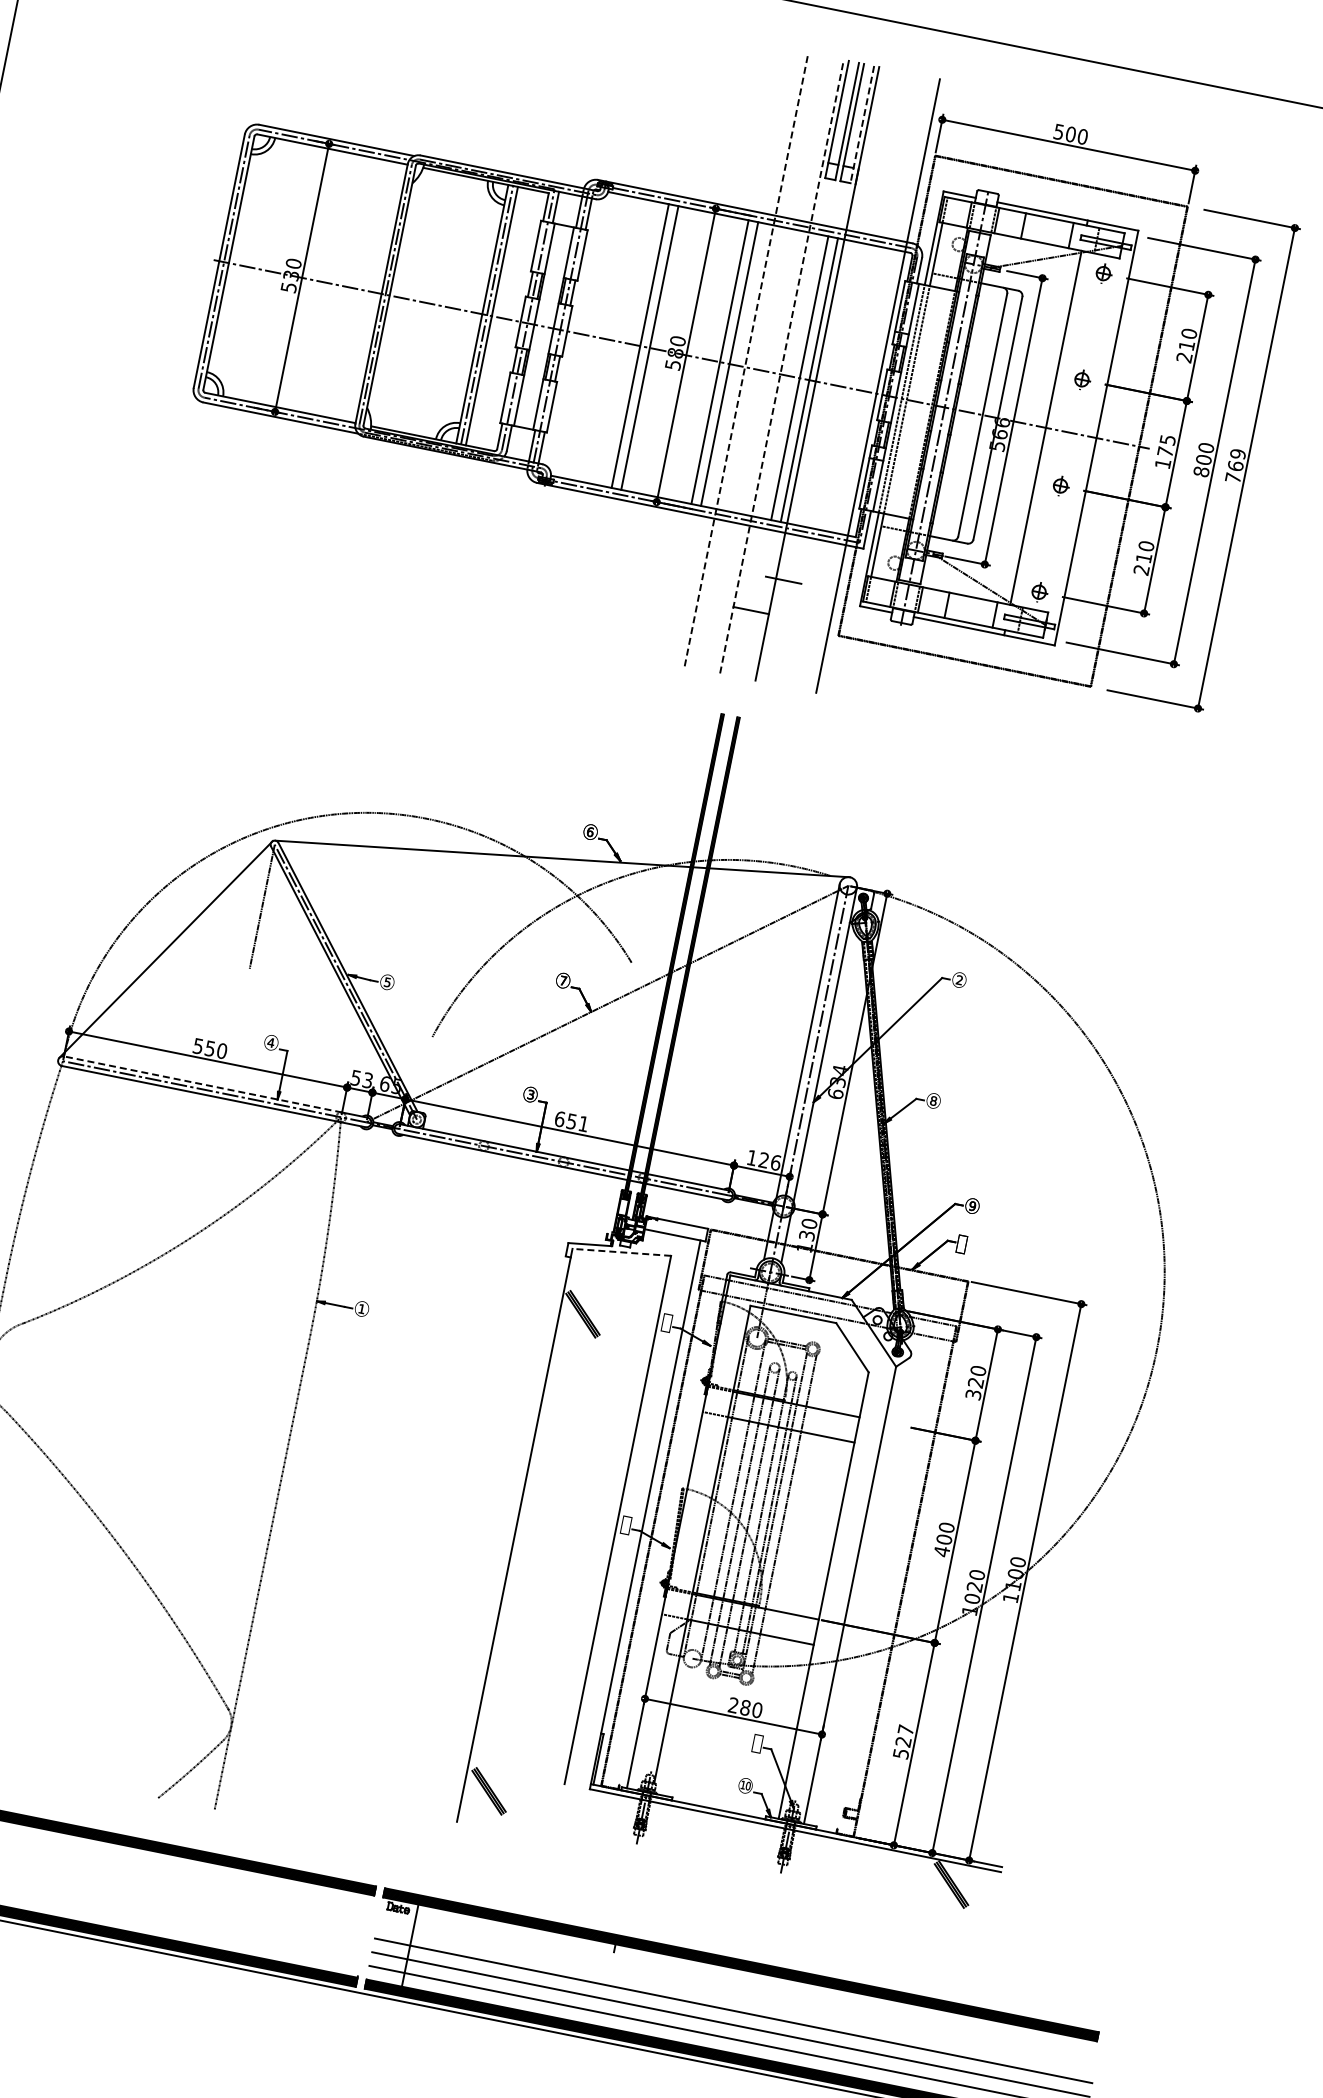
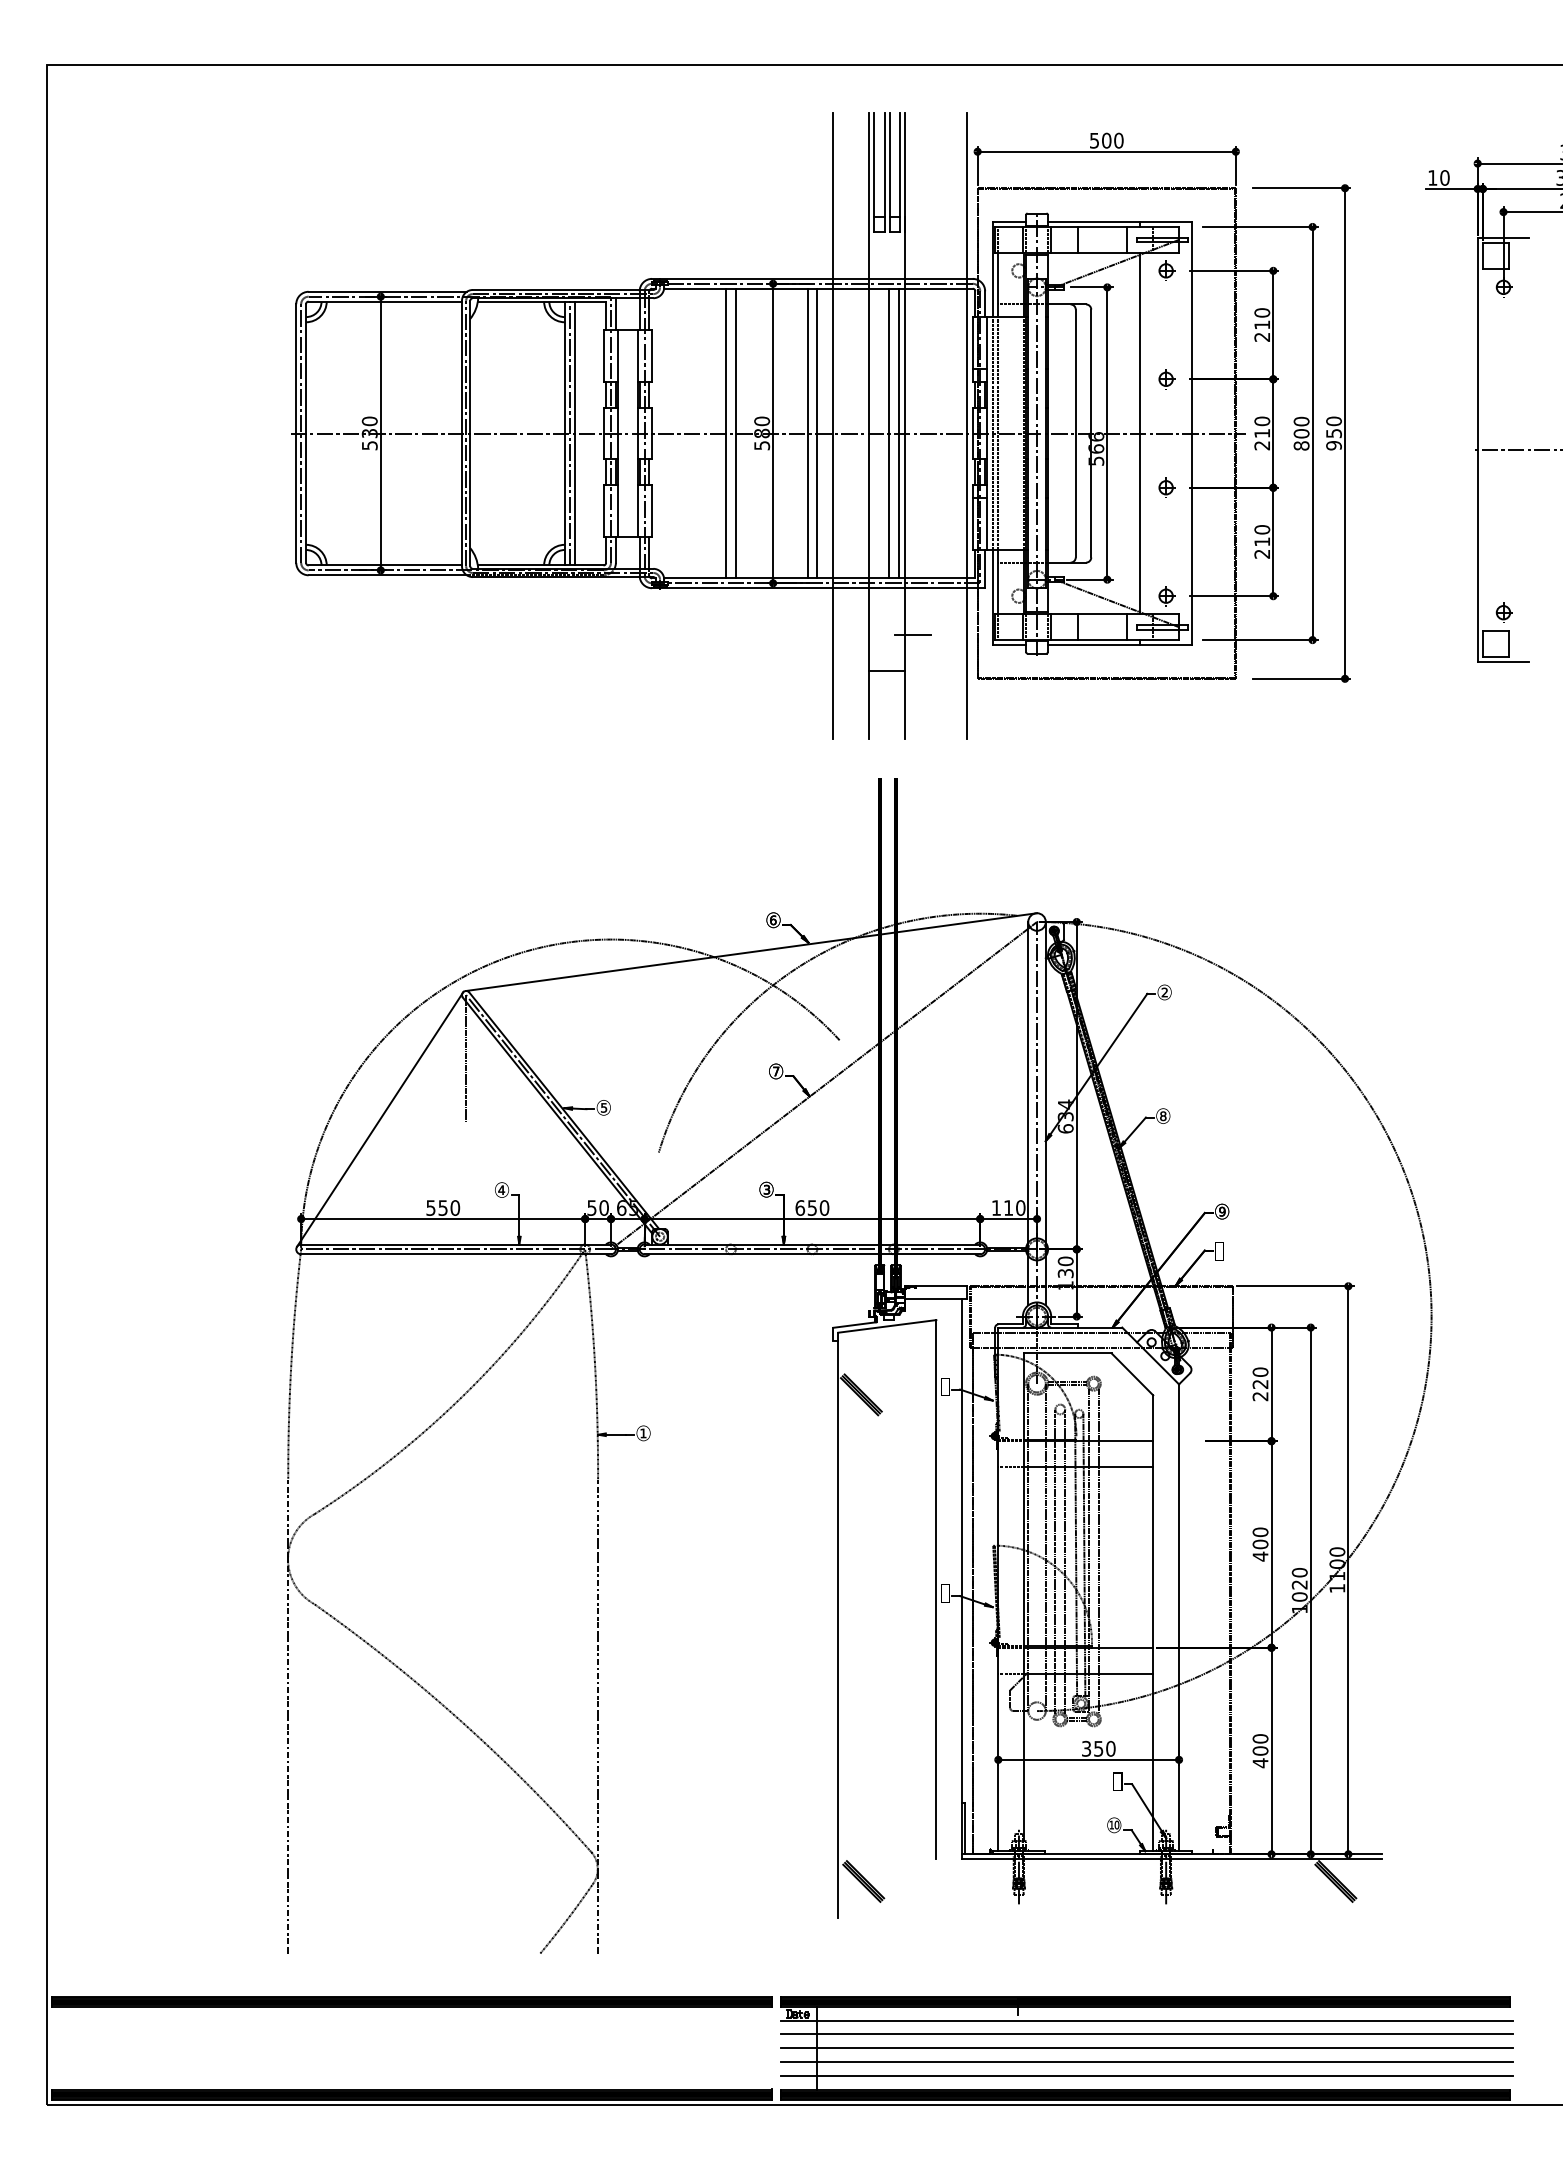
line: (862, 124) -> (900, 172), dashed -> solid
line: (747, 359) -> (833, 425), dashed -> solid
line: (782, 366) -> (869, 425), dashed -> solid
text: (1165, 451) -> (1262, 433), 175 -> 210
text: (1235, 465) -> (1333, 433), 769 -> 950
text: (367, 1079) -> (603, 1207), 53 -> 50
line: (202, 1084) -> (442, 1244), dashed -> solid
text: (583, 1123) -> (824, 1207), 651 -> 650
text: (769, 1161) -> (1014, 1207), 126 -> 110
line: (621, 1252) -> (886, 1326), dashed -> solid
text: (973, 1394) -> (1260, 1396), 320 -> 220
text: (739, 1706) -> (1092, 1748), 280 -> 350
text: (903, 1742) -> (1260, 1751), 527 -> 400
line: (738, 1983) -> (1146, 2020), added
line: (735, 1997) -> (1146, 2034), added

